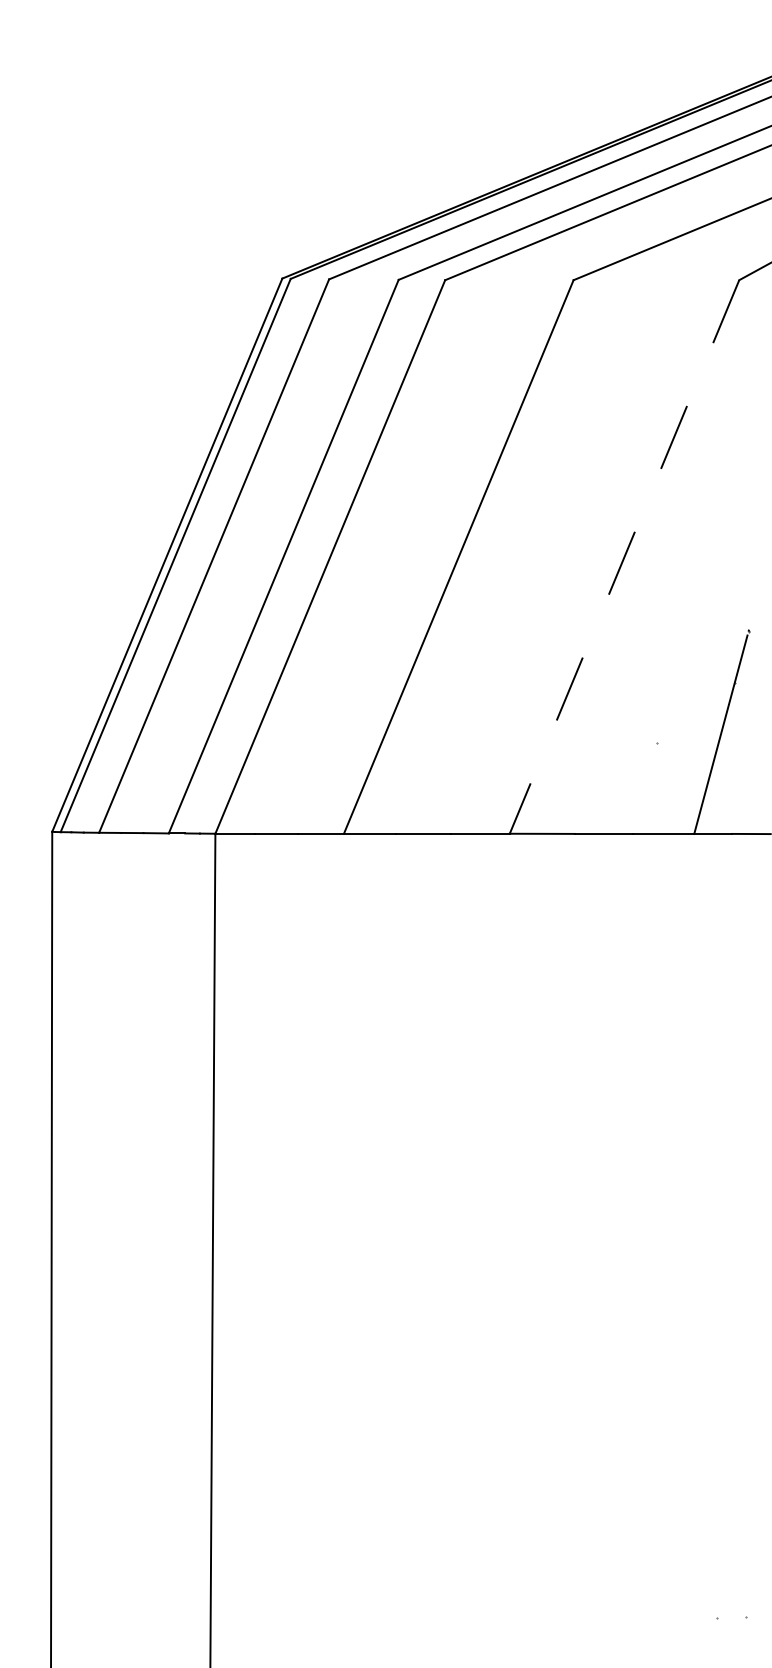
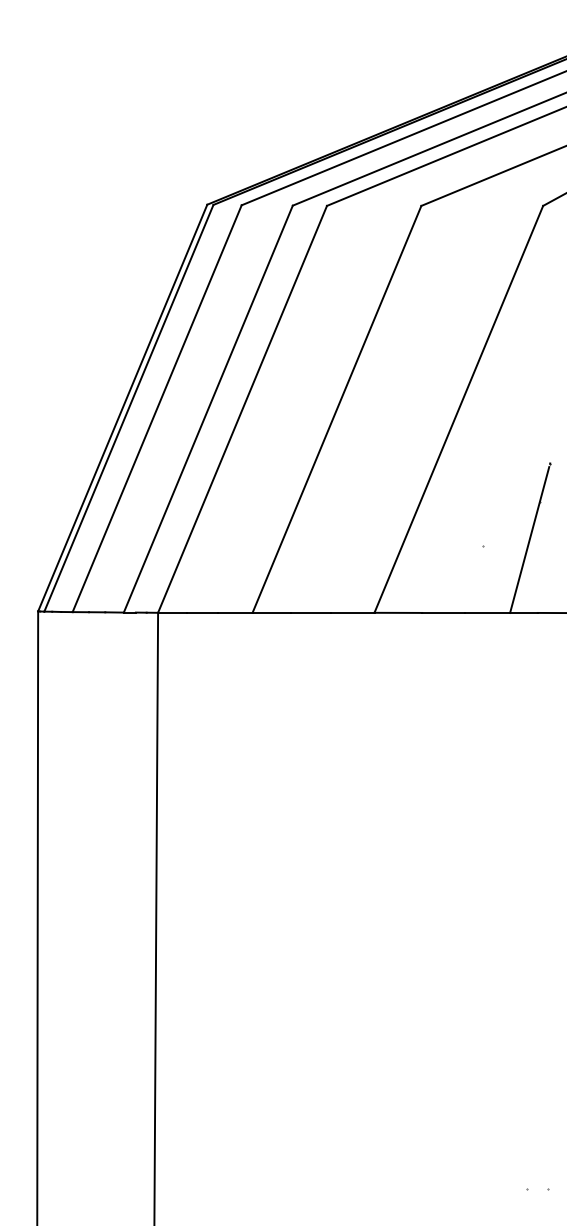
line: (624, 556) -> (458, 409), dashed -> solid

